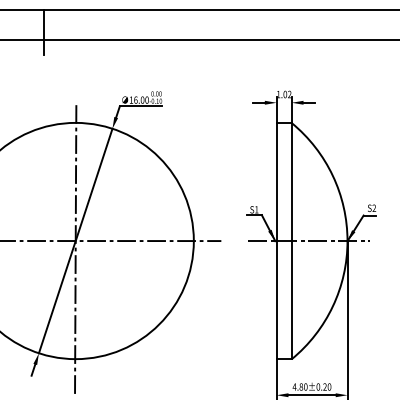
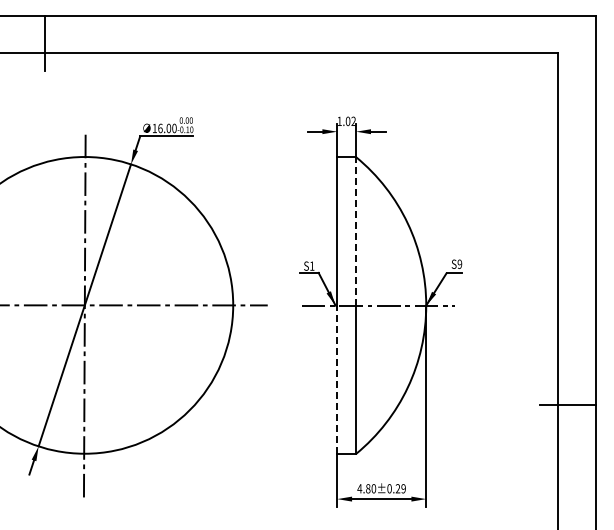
line: (291, 181) -> (356, 230), solid -> dashed
text: (373, 208) -> (459, 264), S2 -> S9
line: (276, 300) -> (337, 379), solid -> dashed
text: (329, 386) -> (403, 488), 4.80±0.20 -> 4.80±0.29

